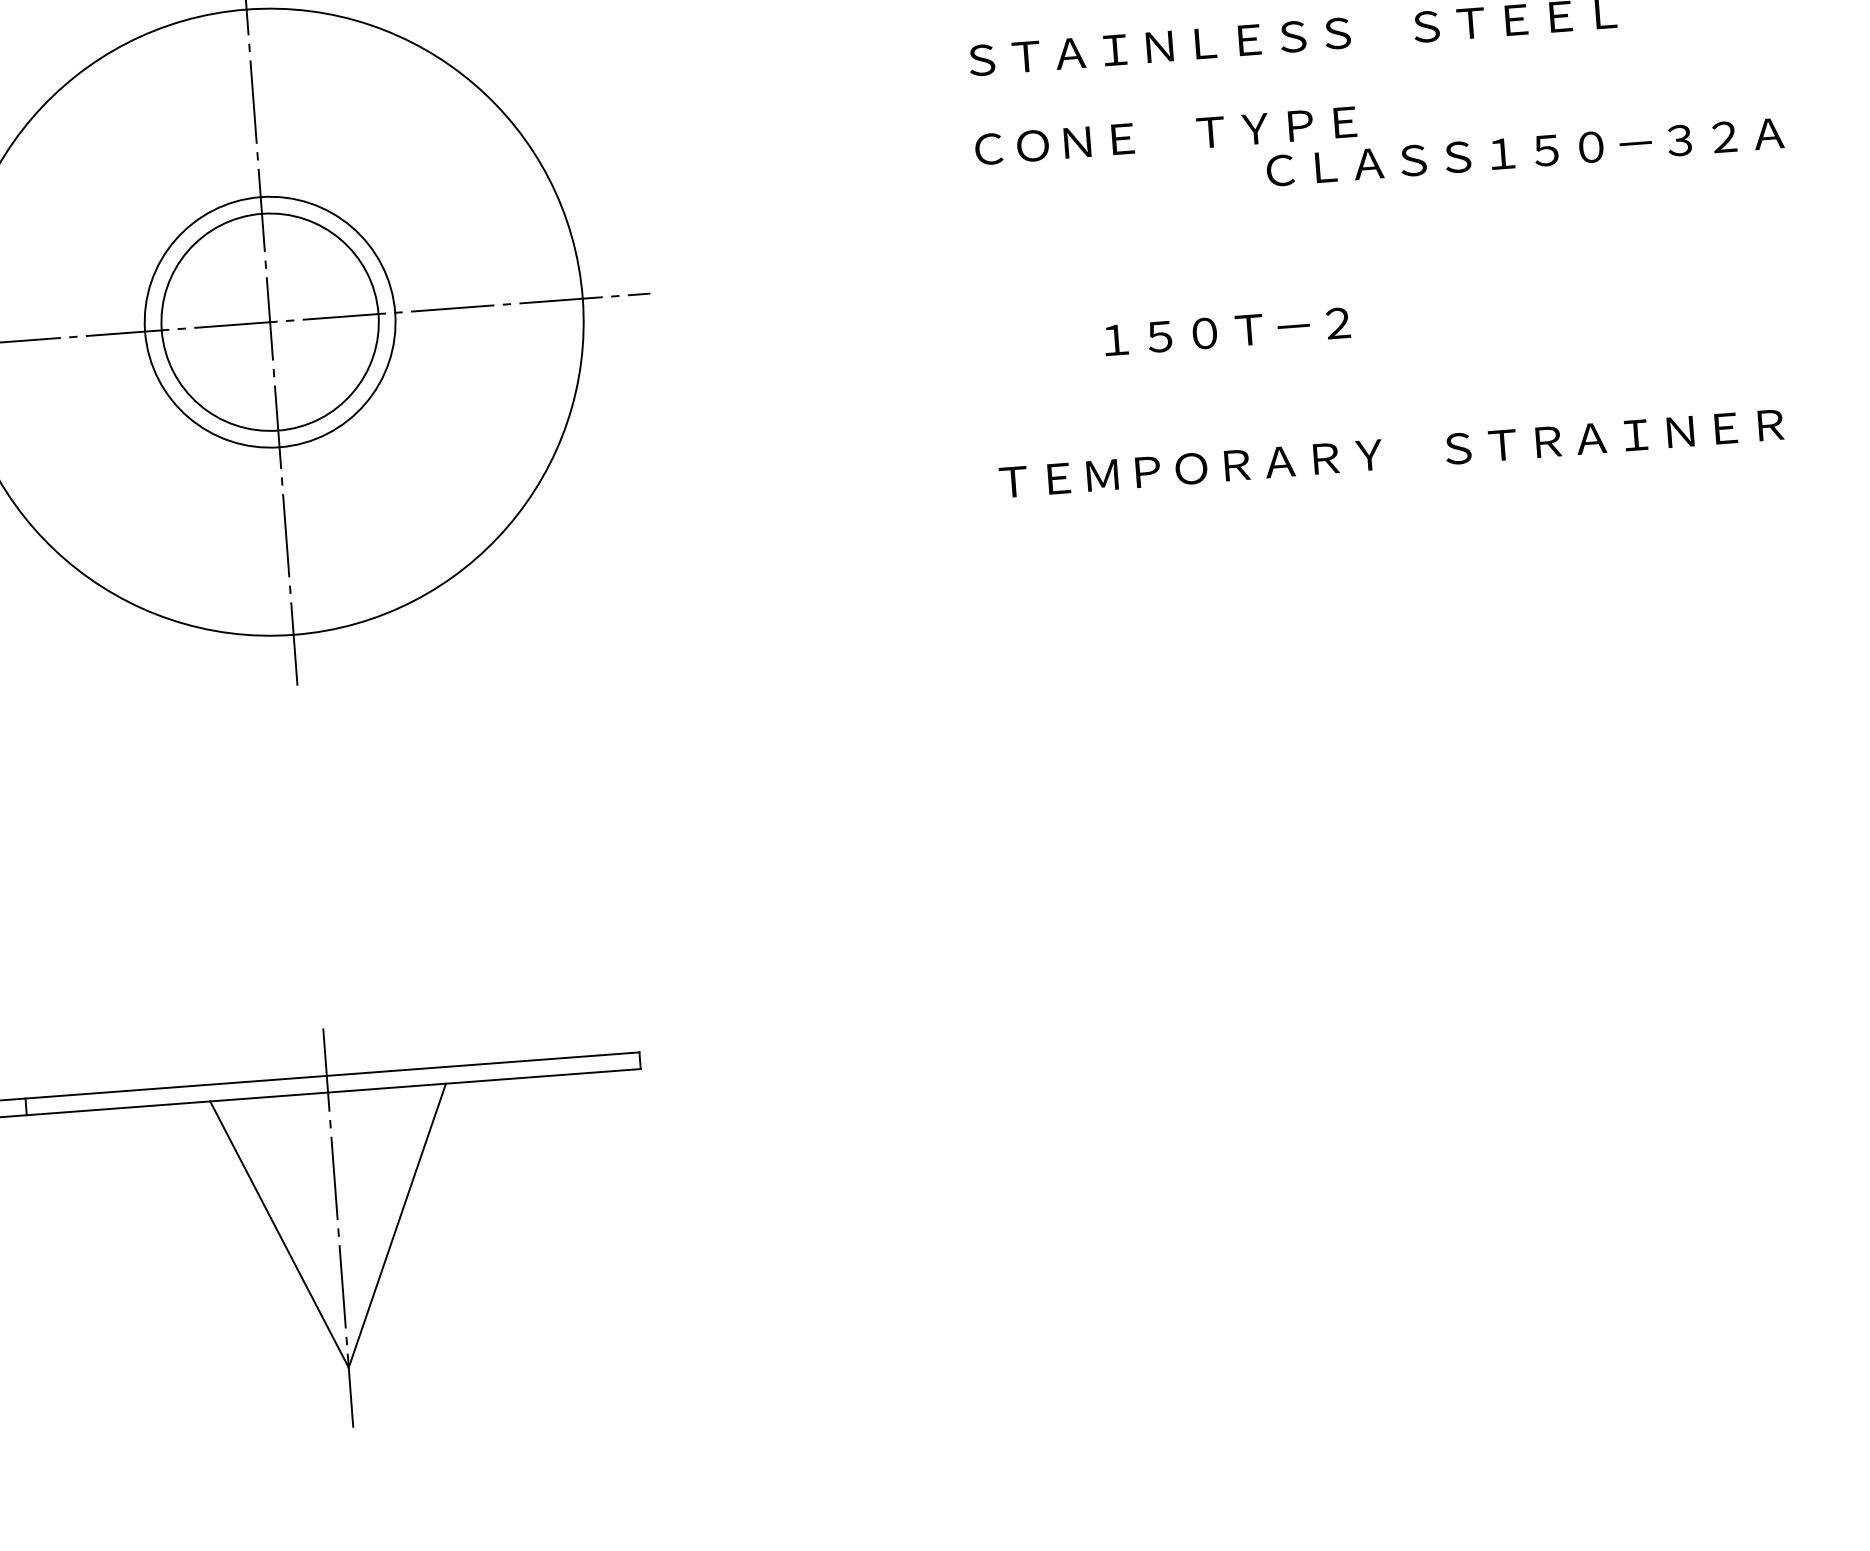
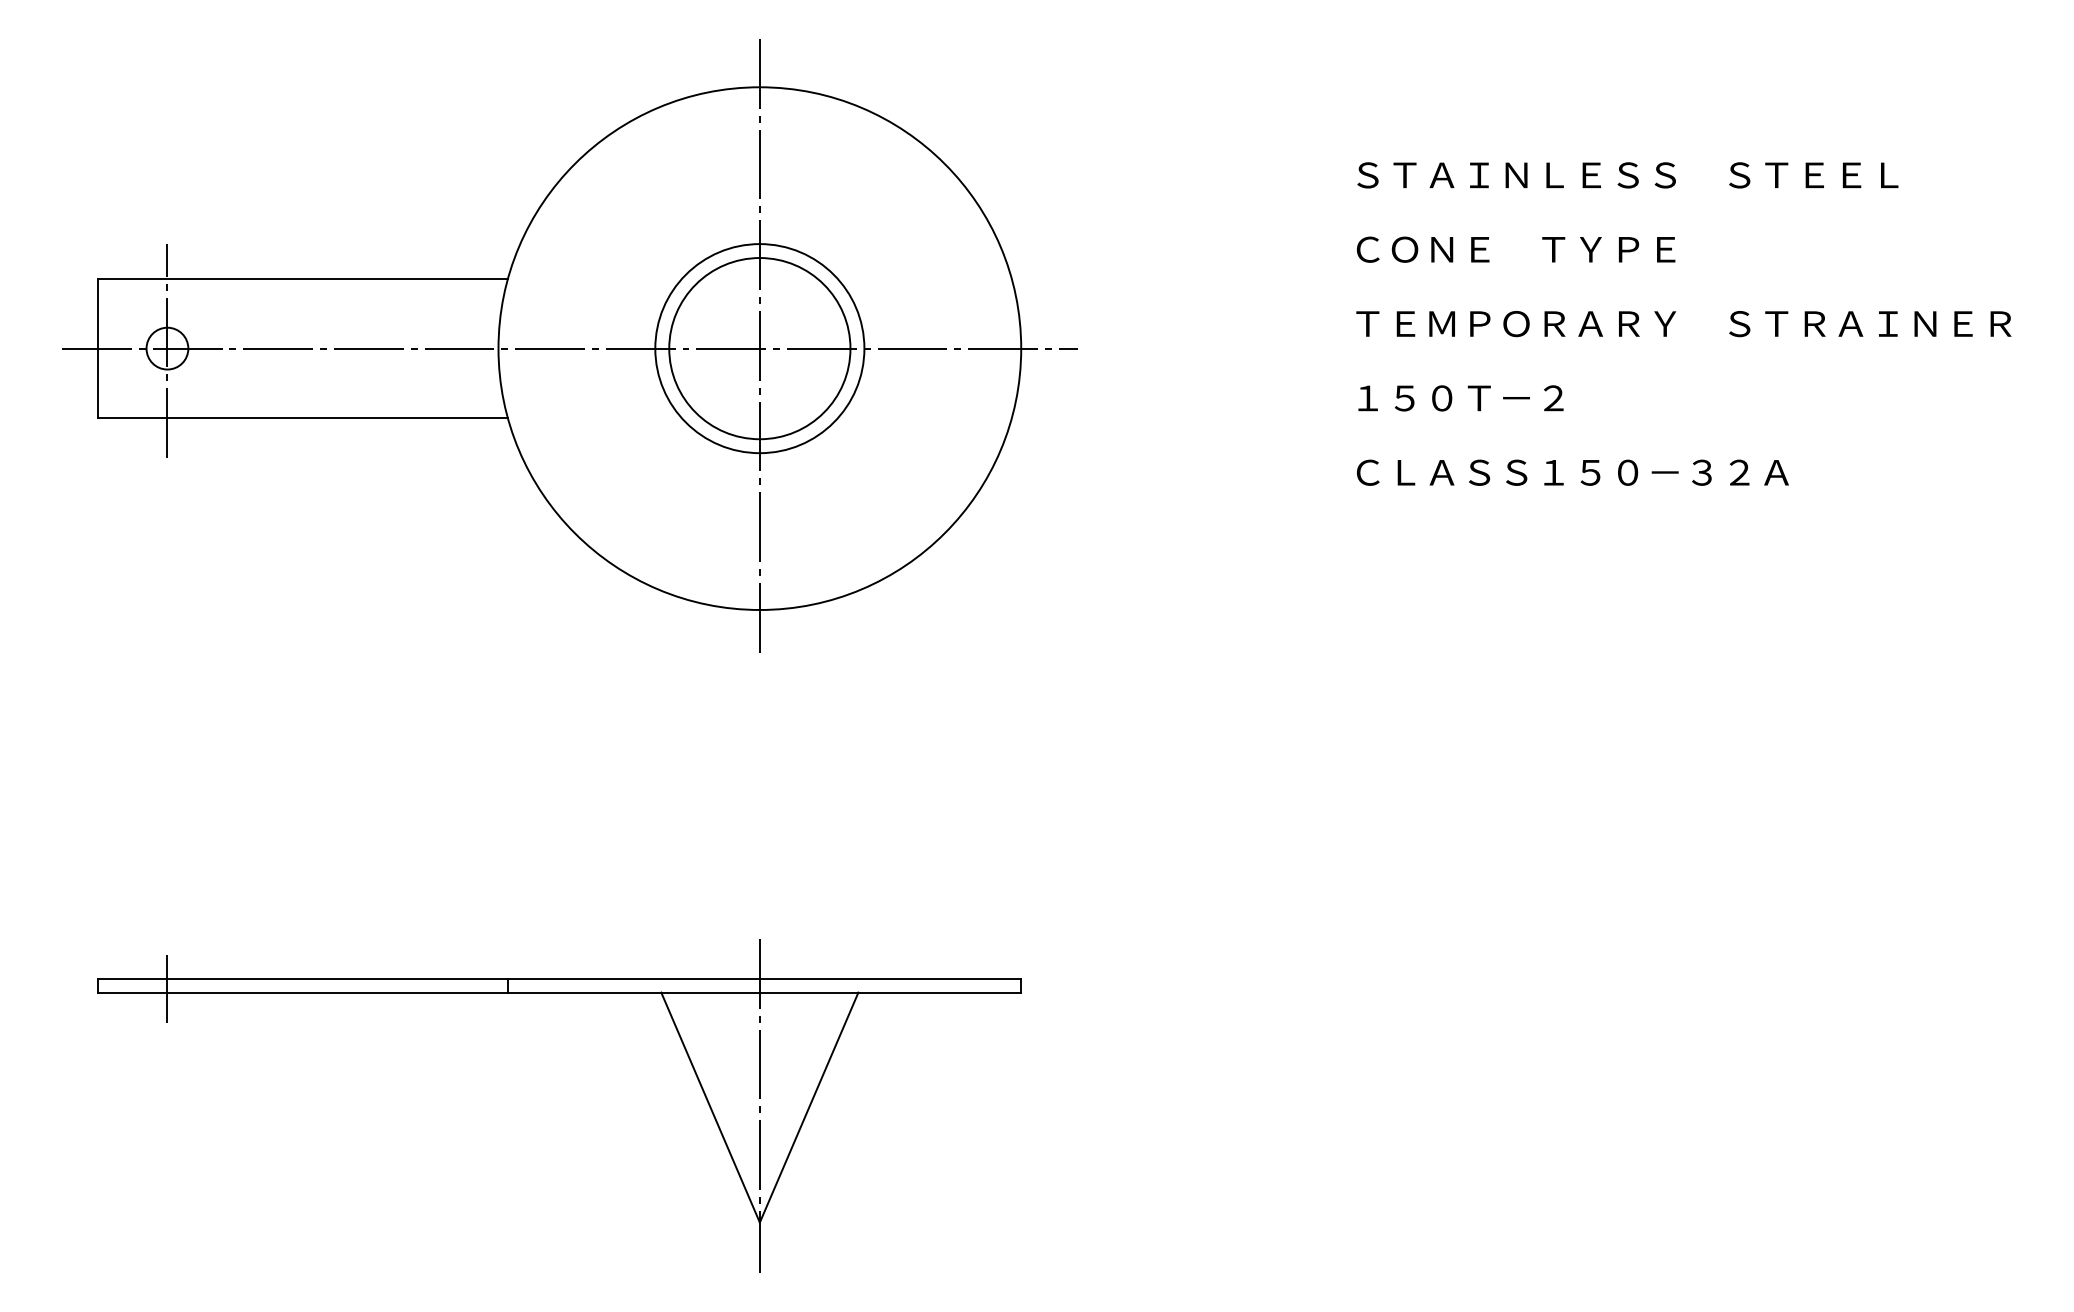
text: (1524, 151) -> (1572, 472), moved
text: (1226, 331) -> (1460, 398), moved
text: (1391, 454) -> (1683, 324), moved

